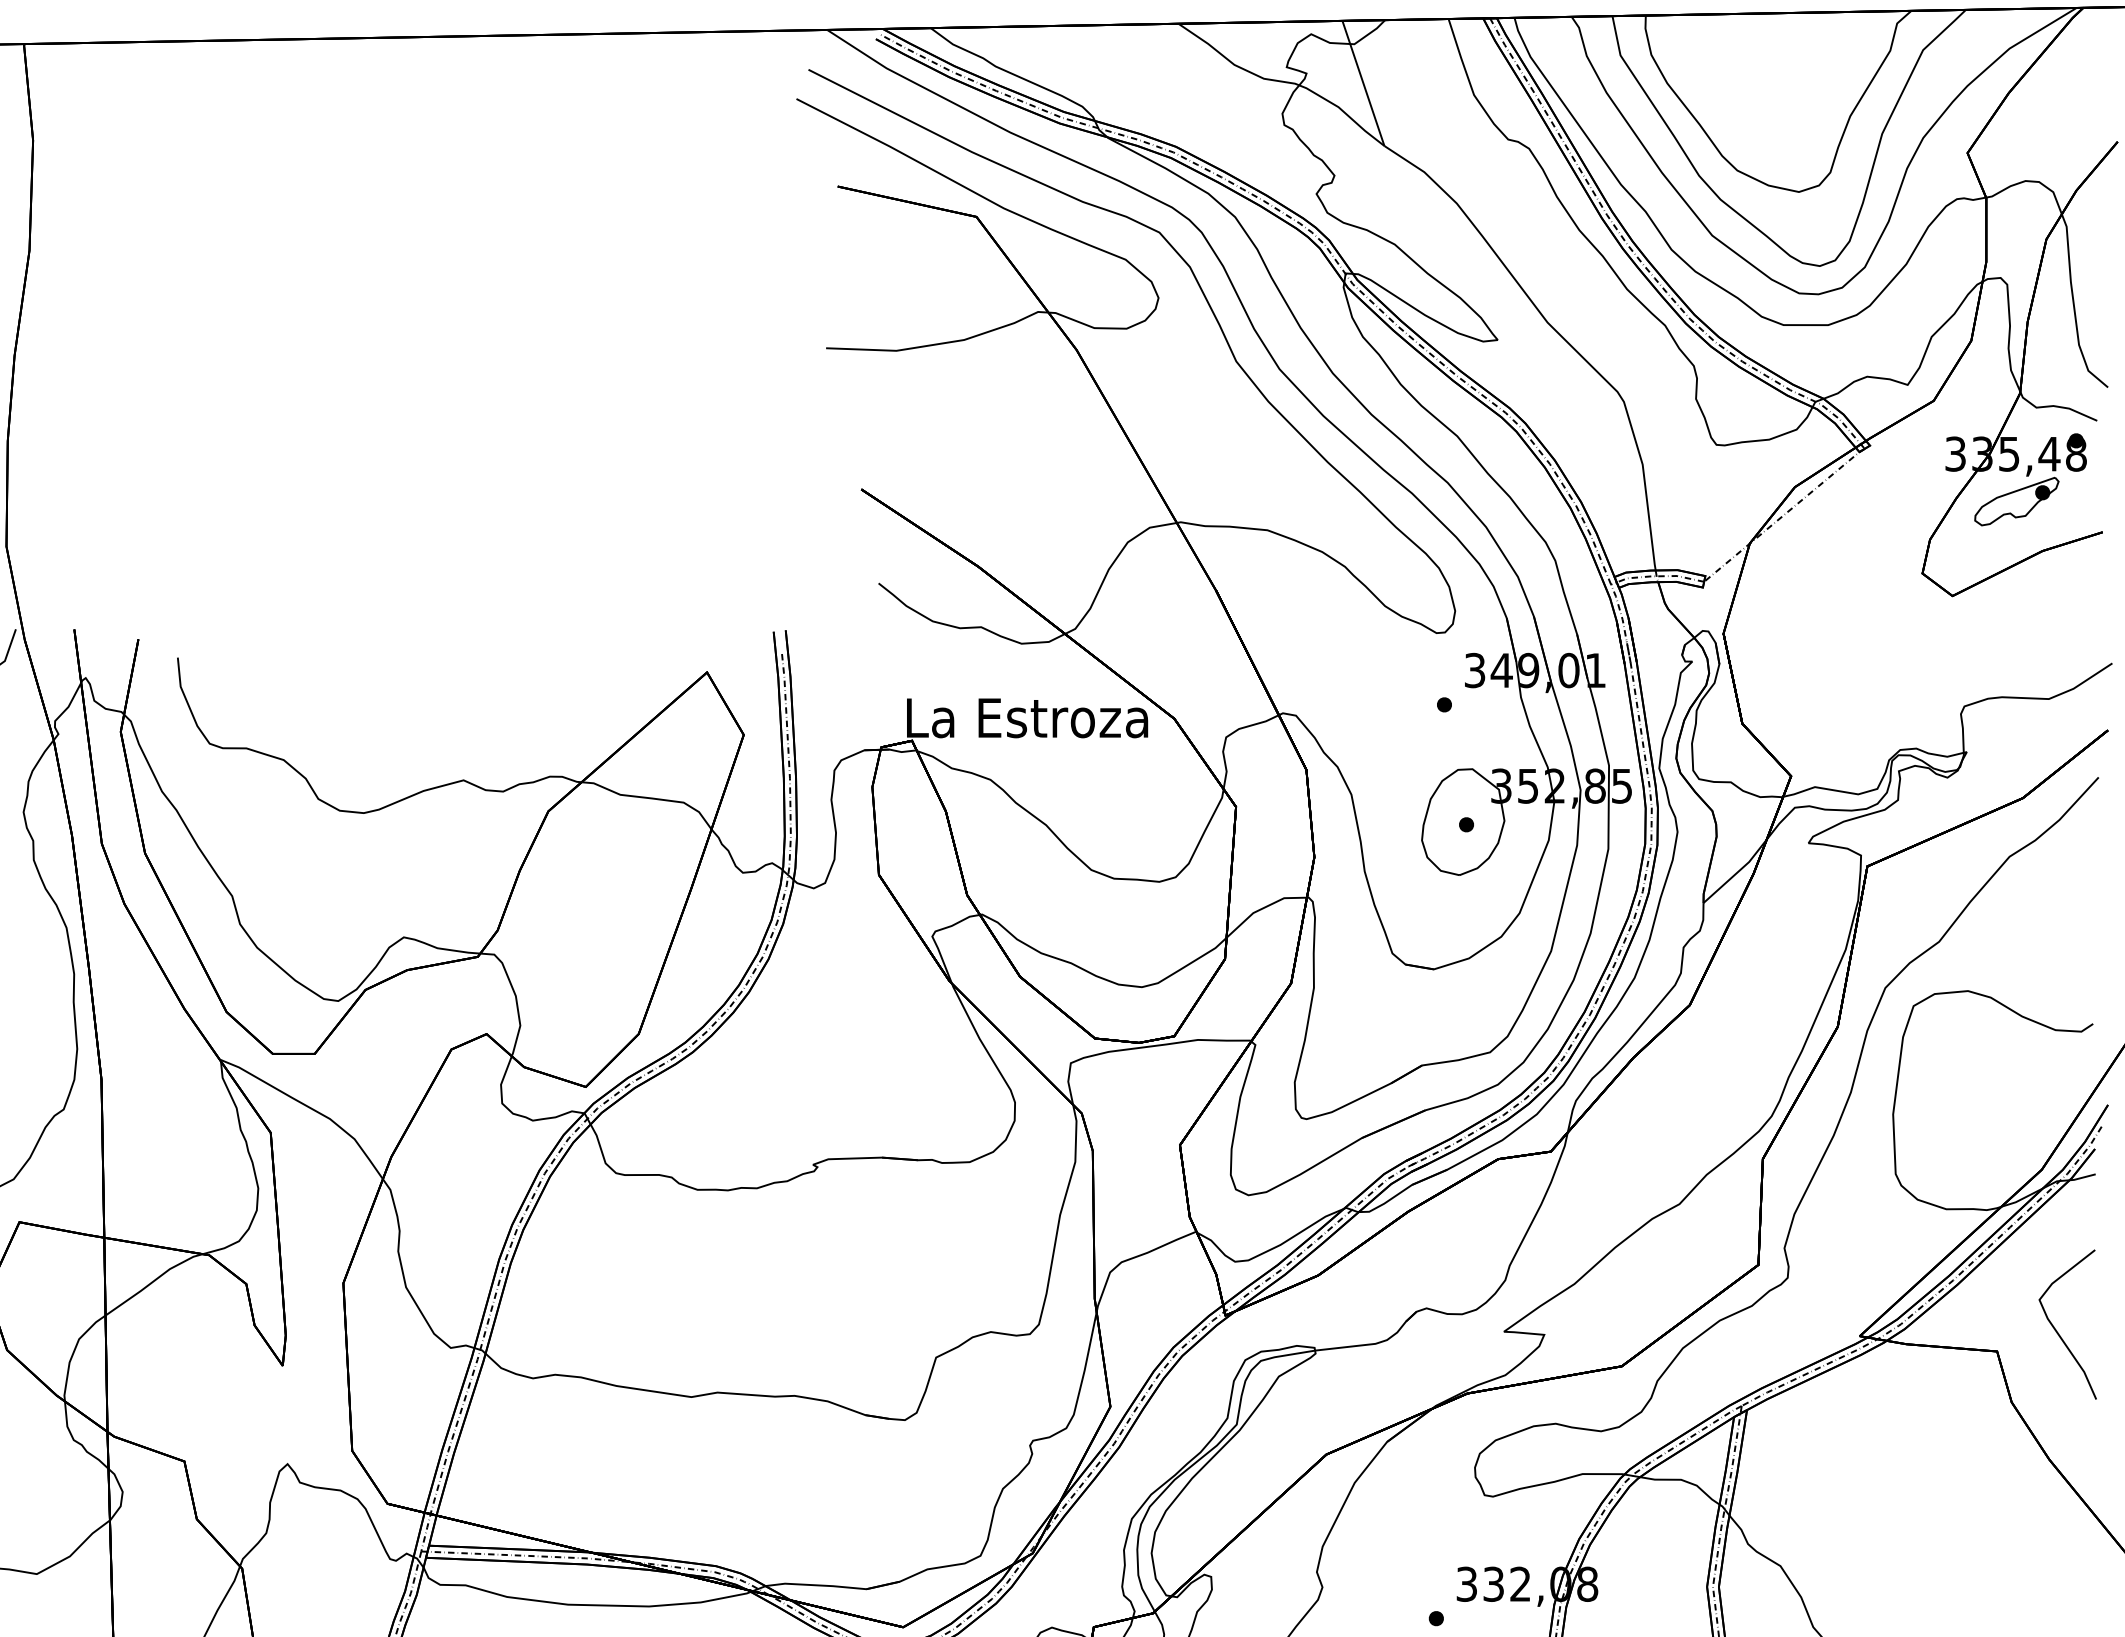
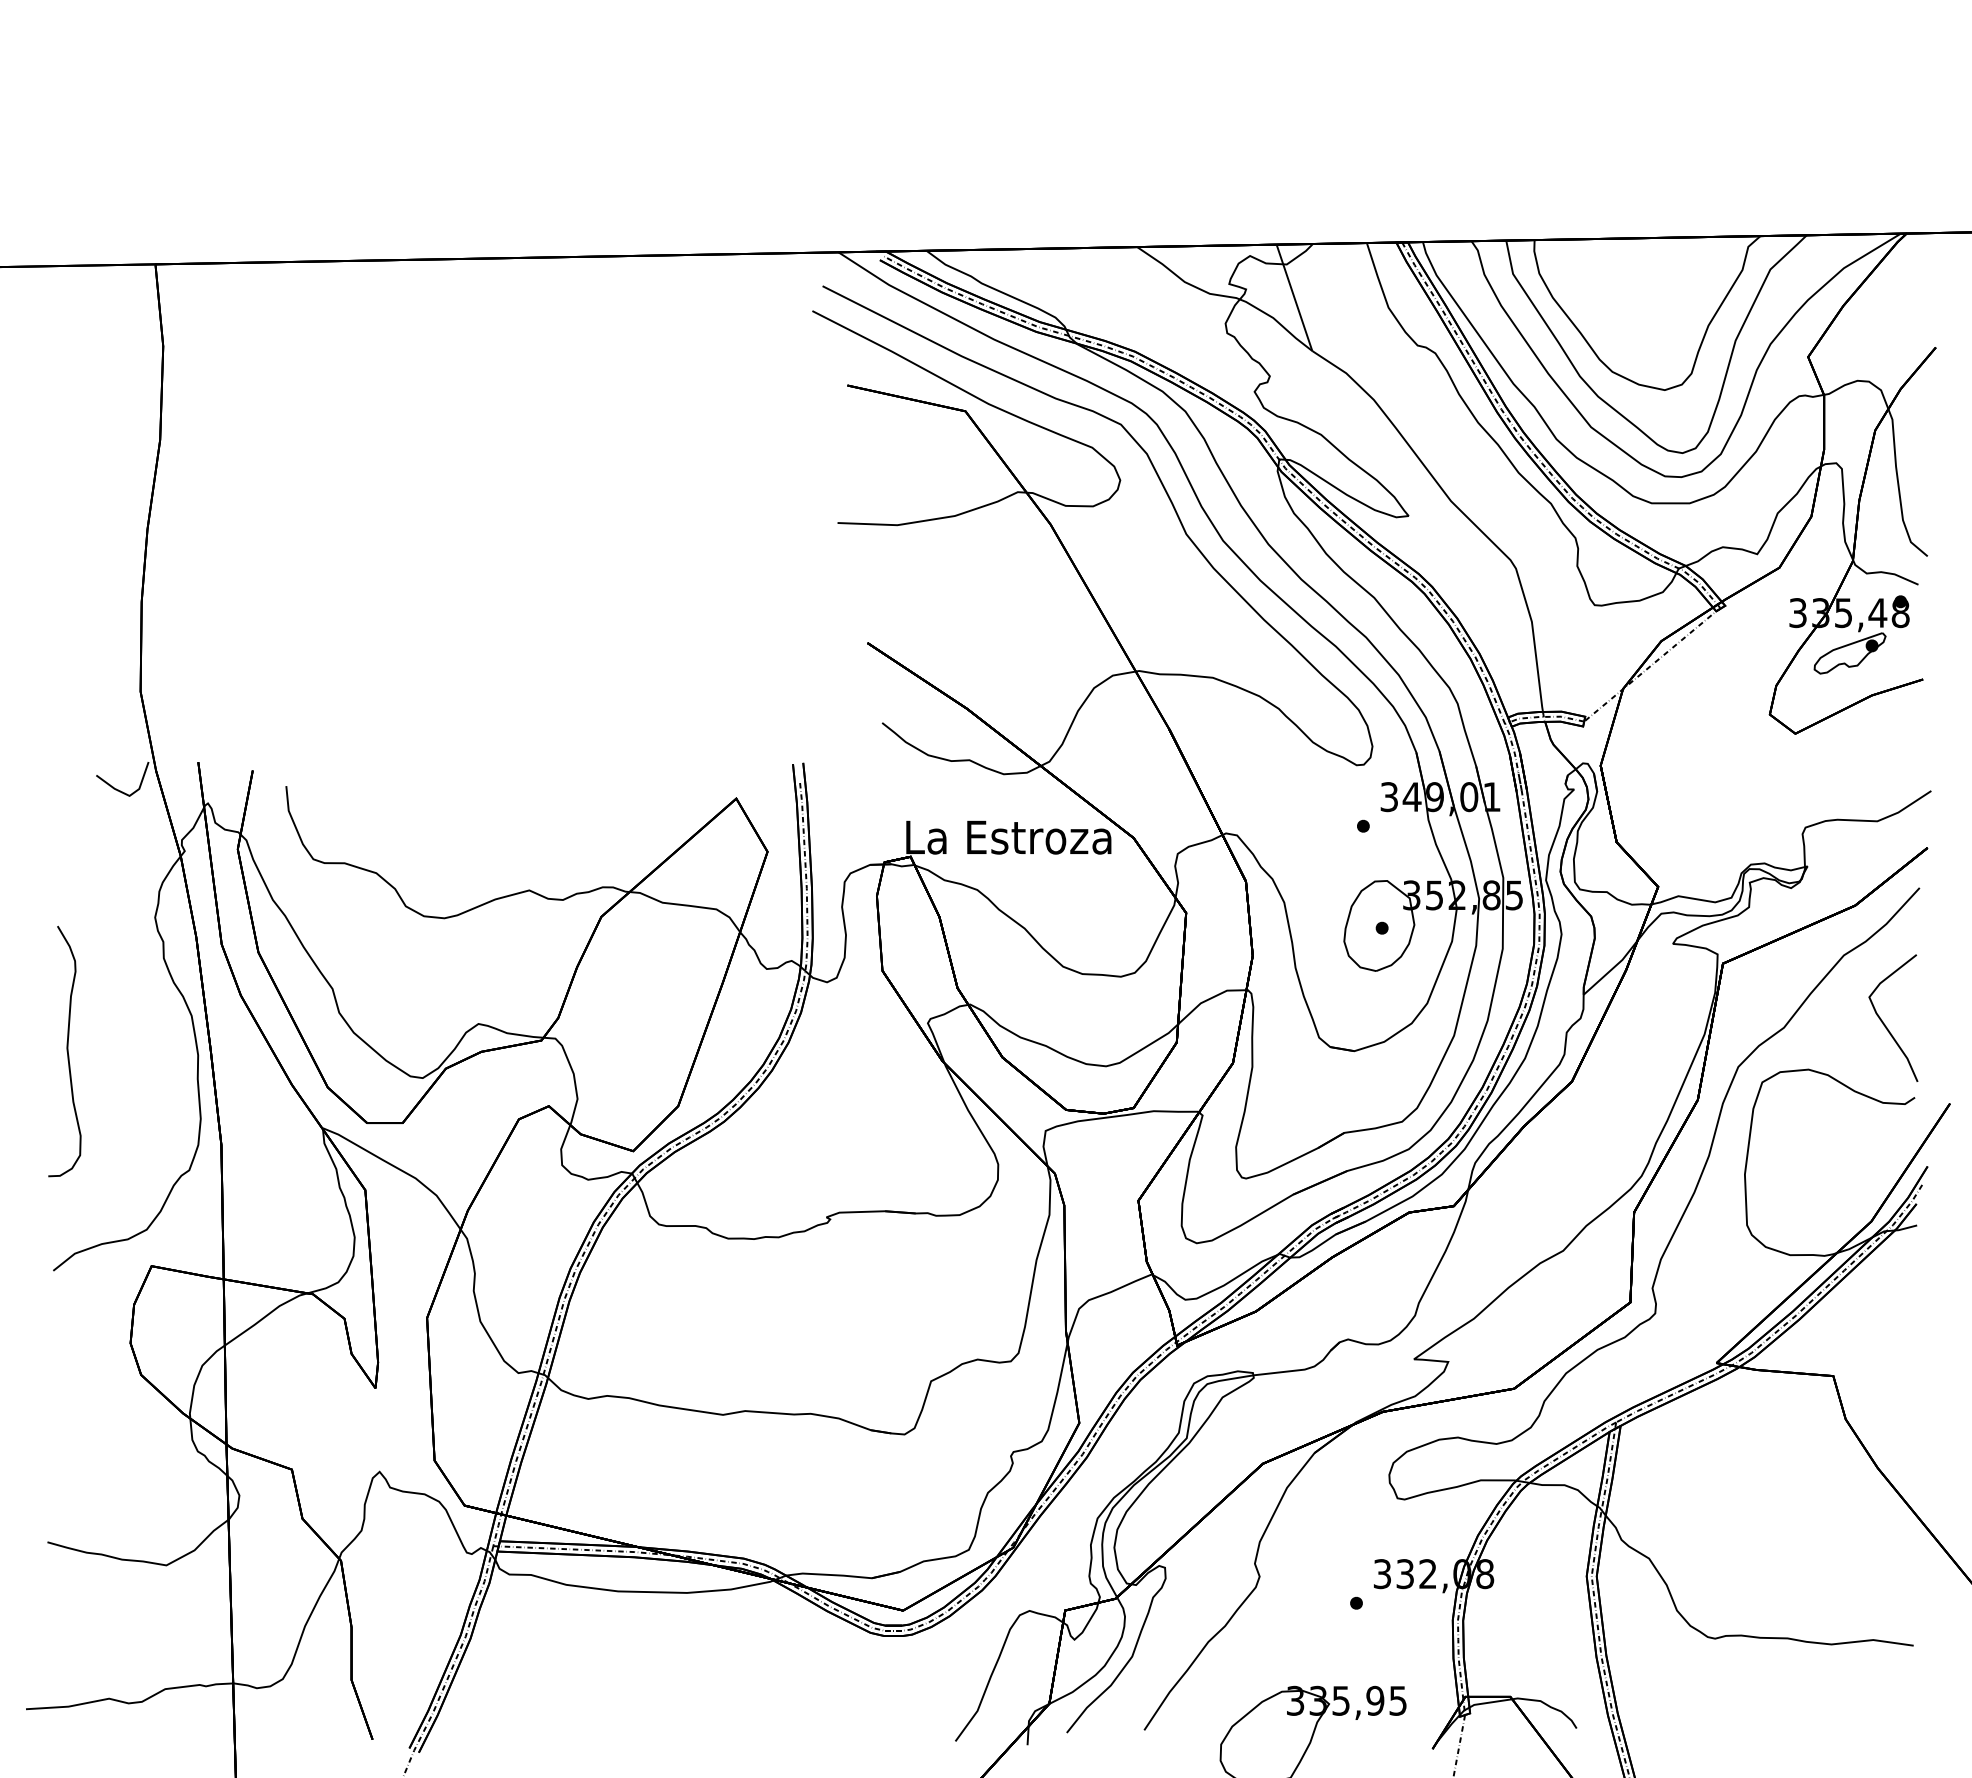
curve: (2058, 1331) -> (1885, 1024), moved

